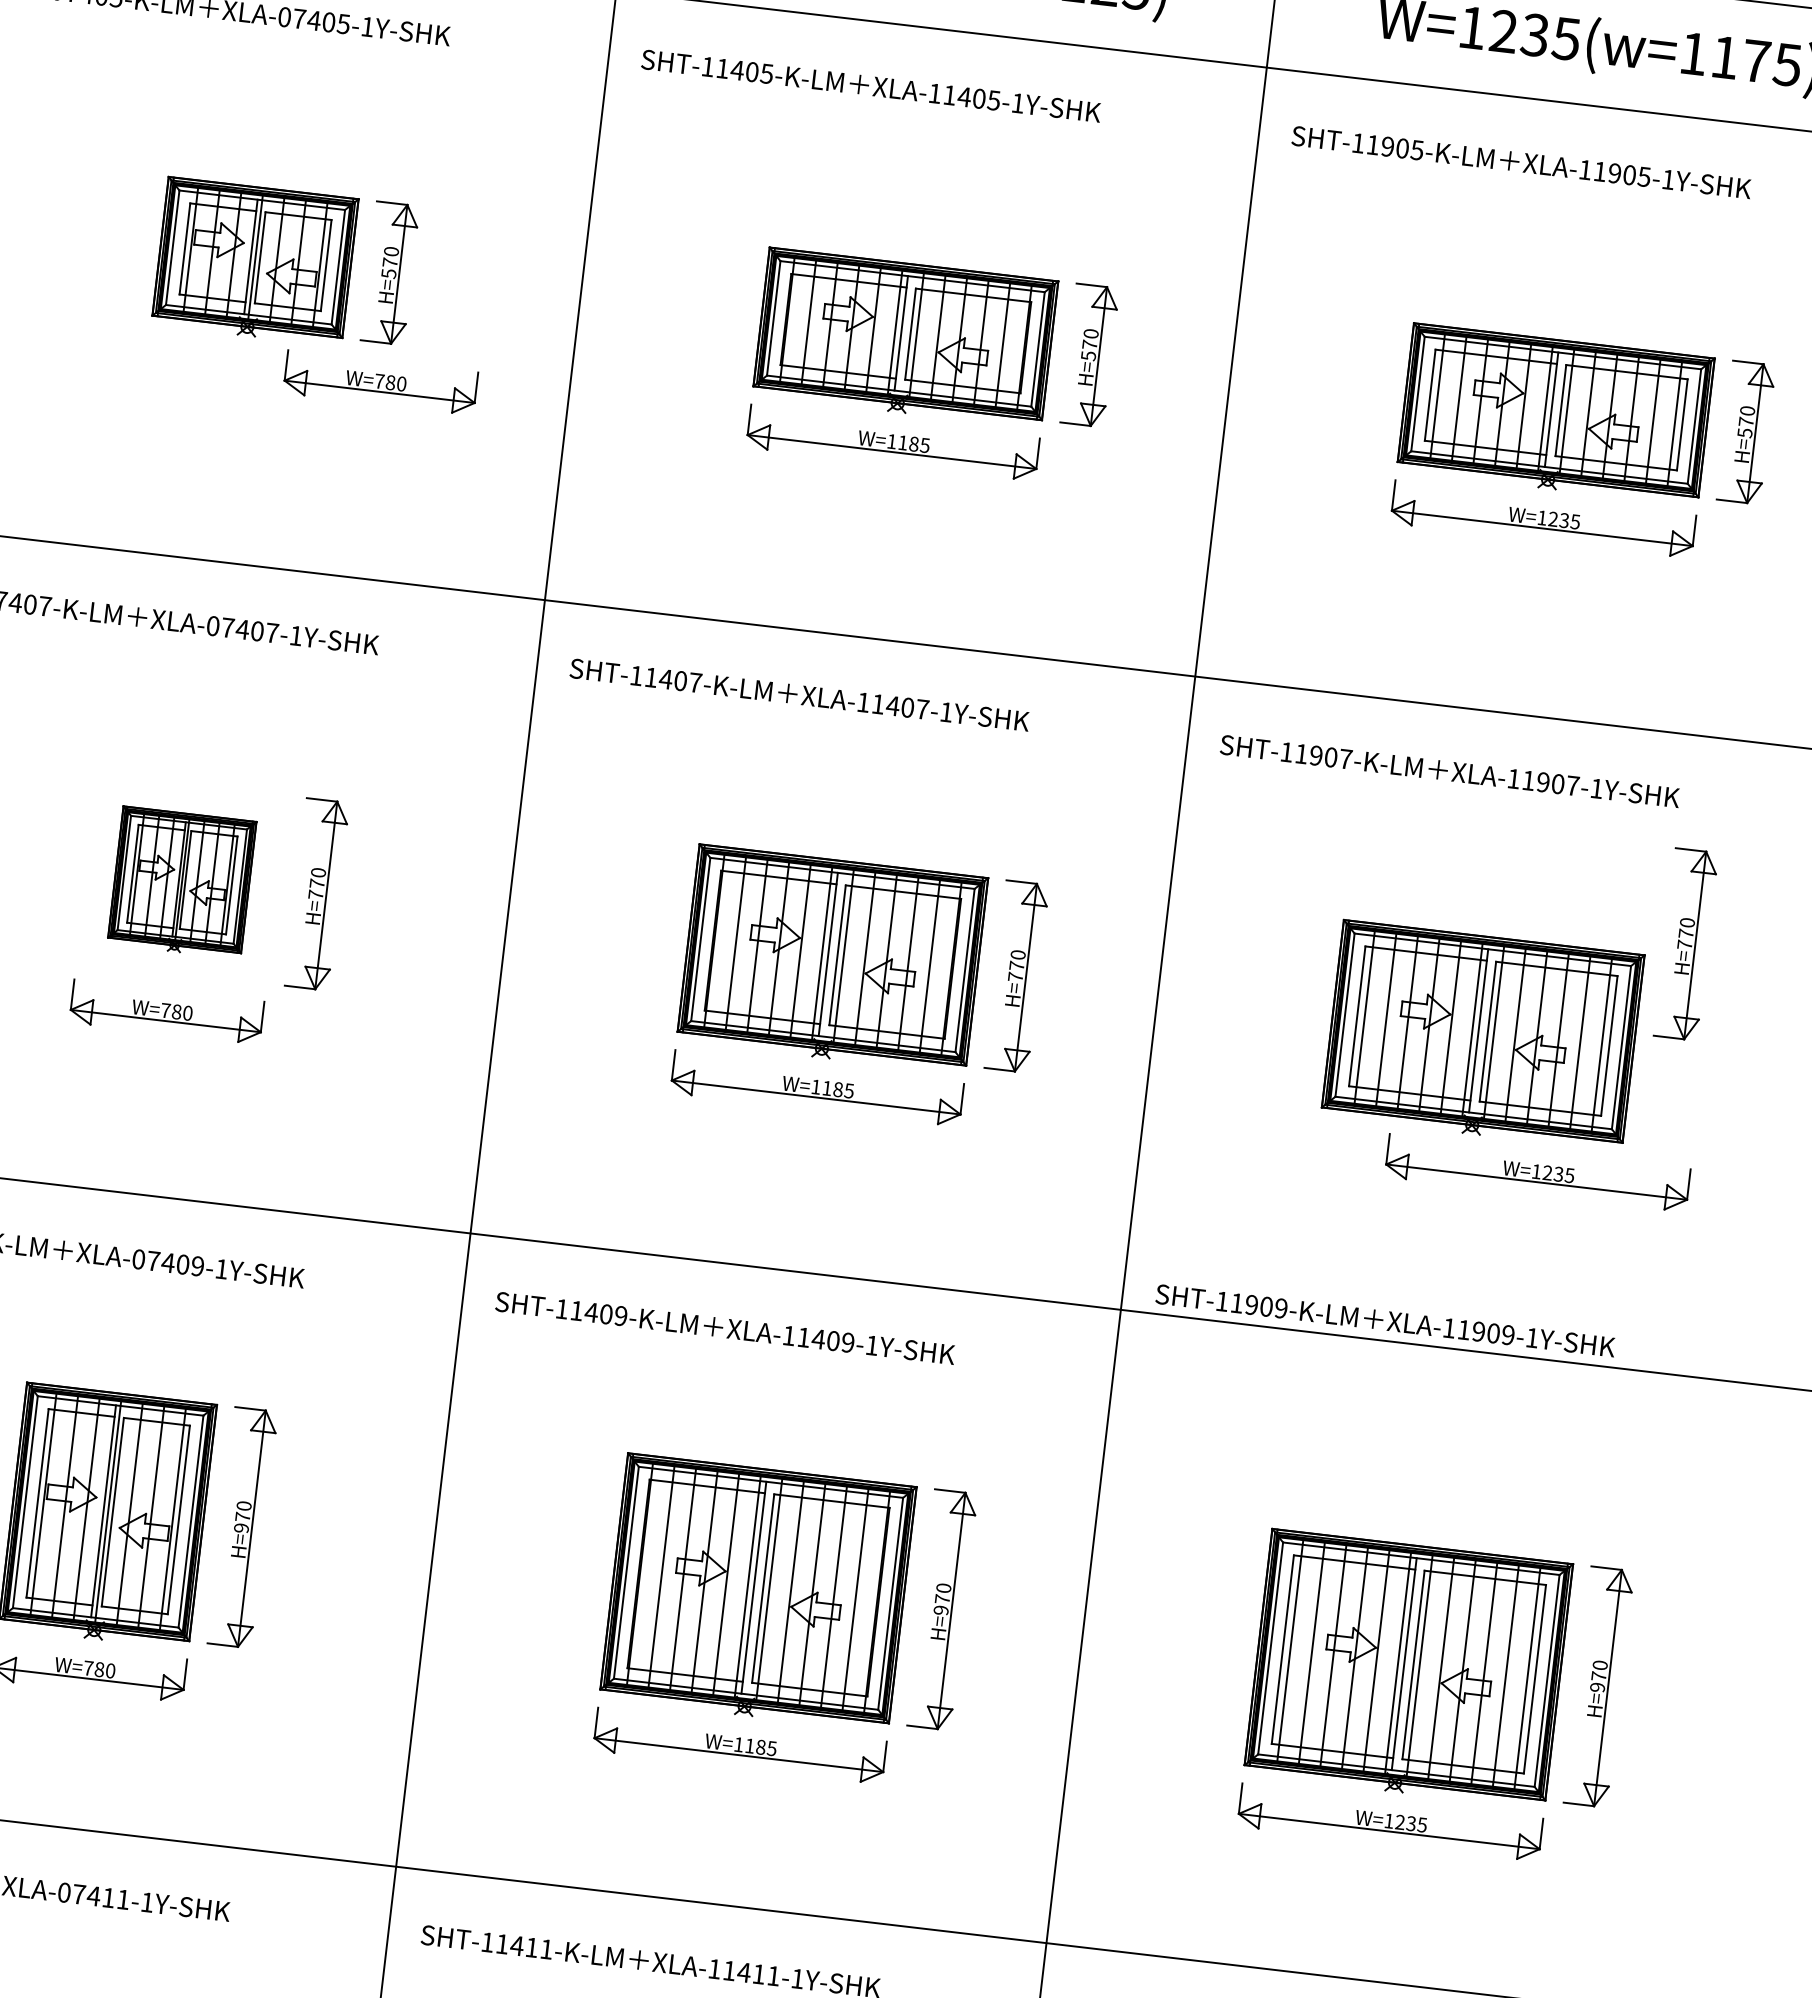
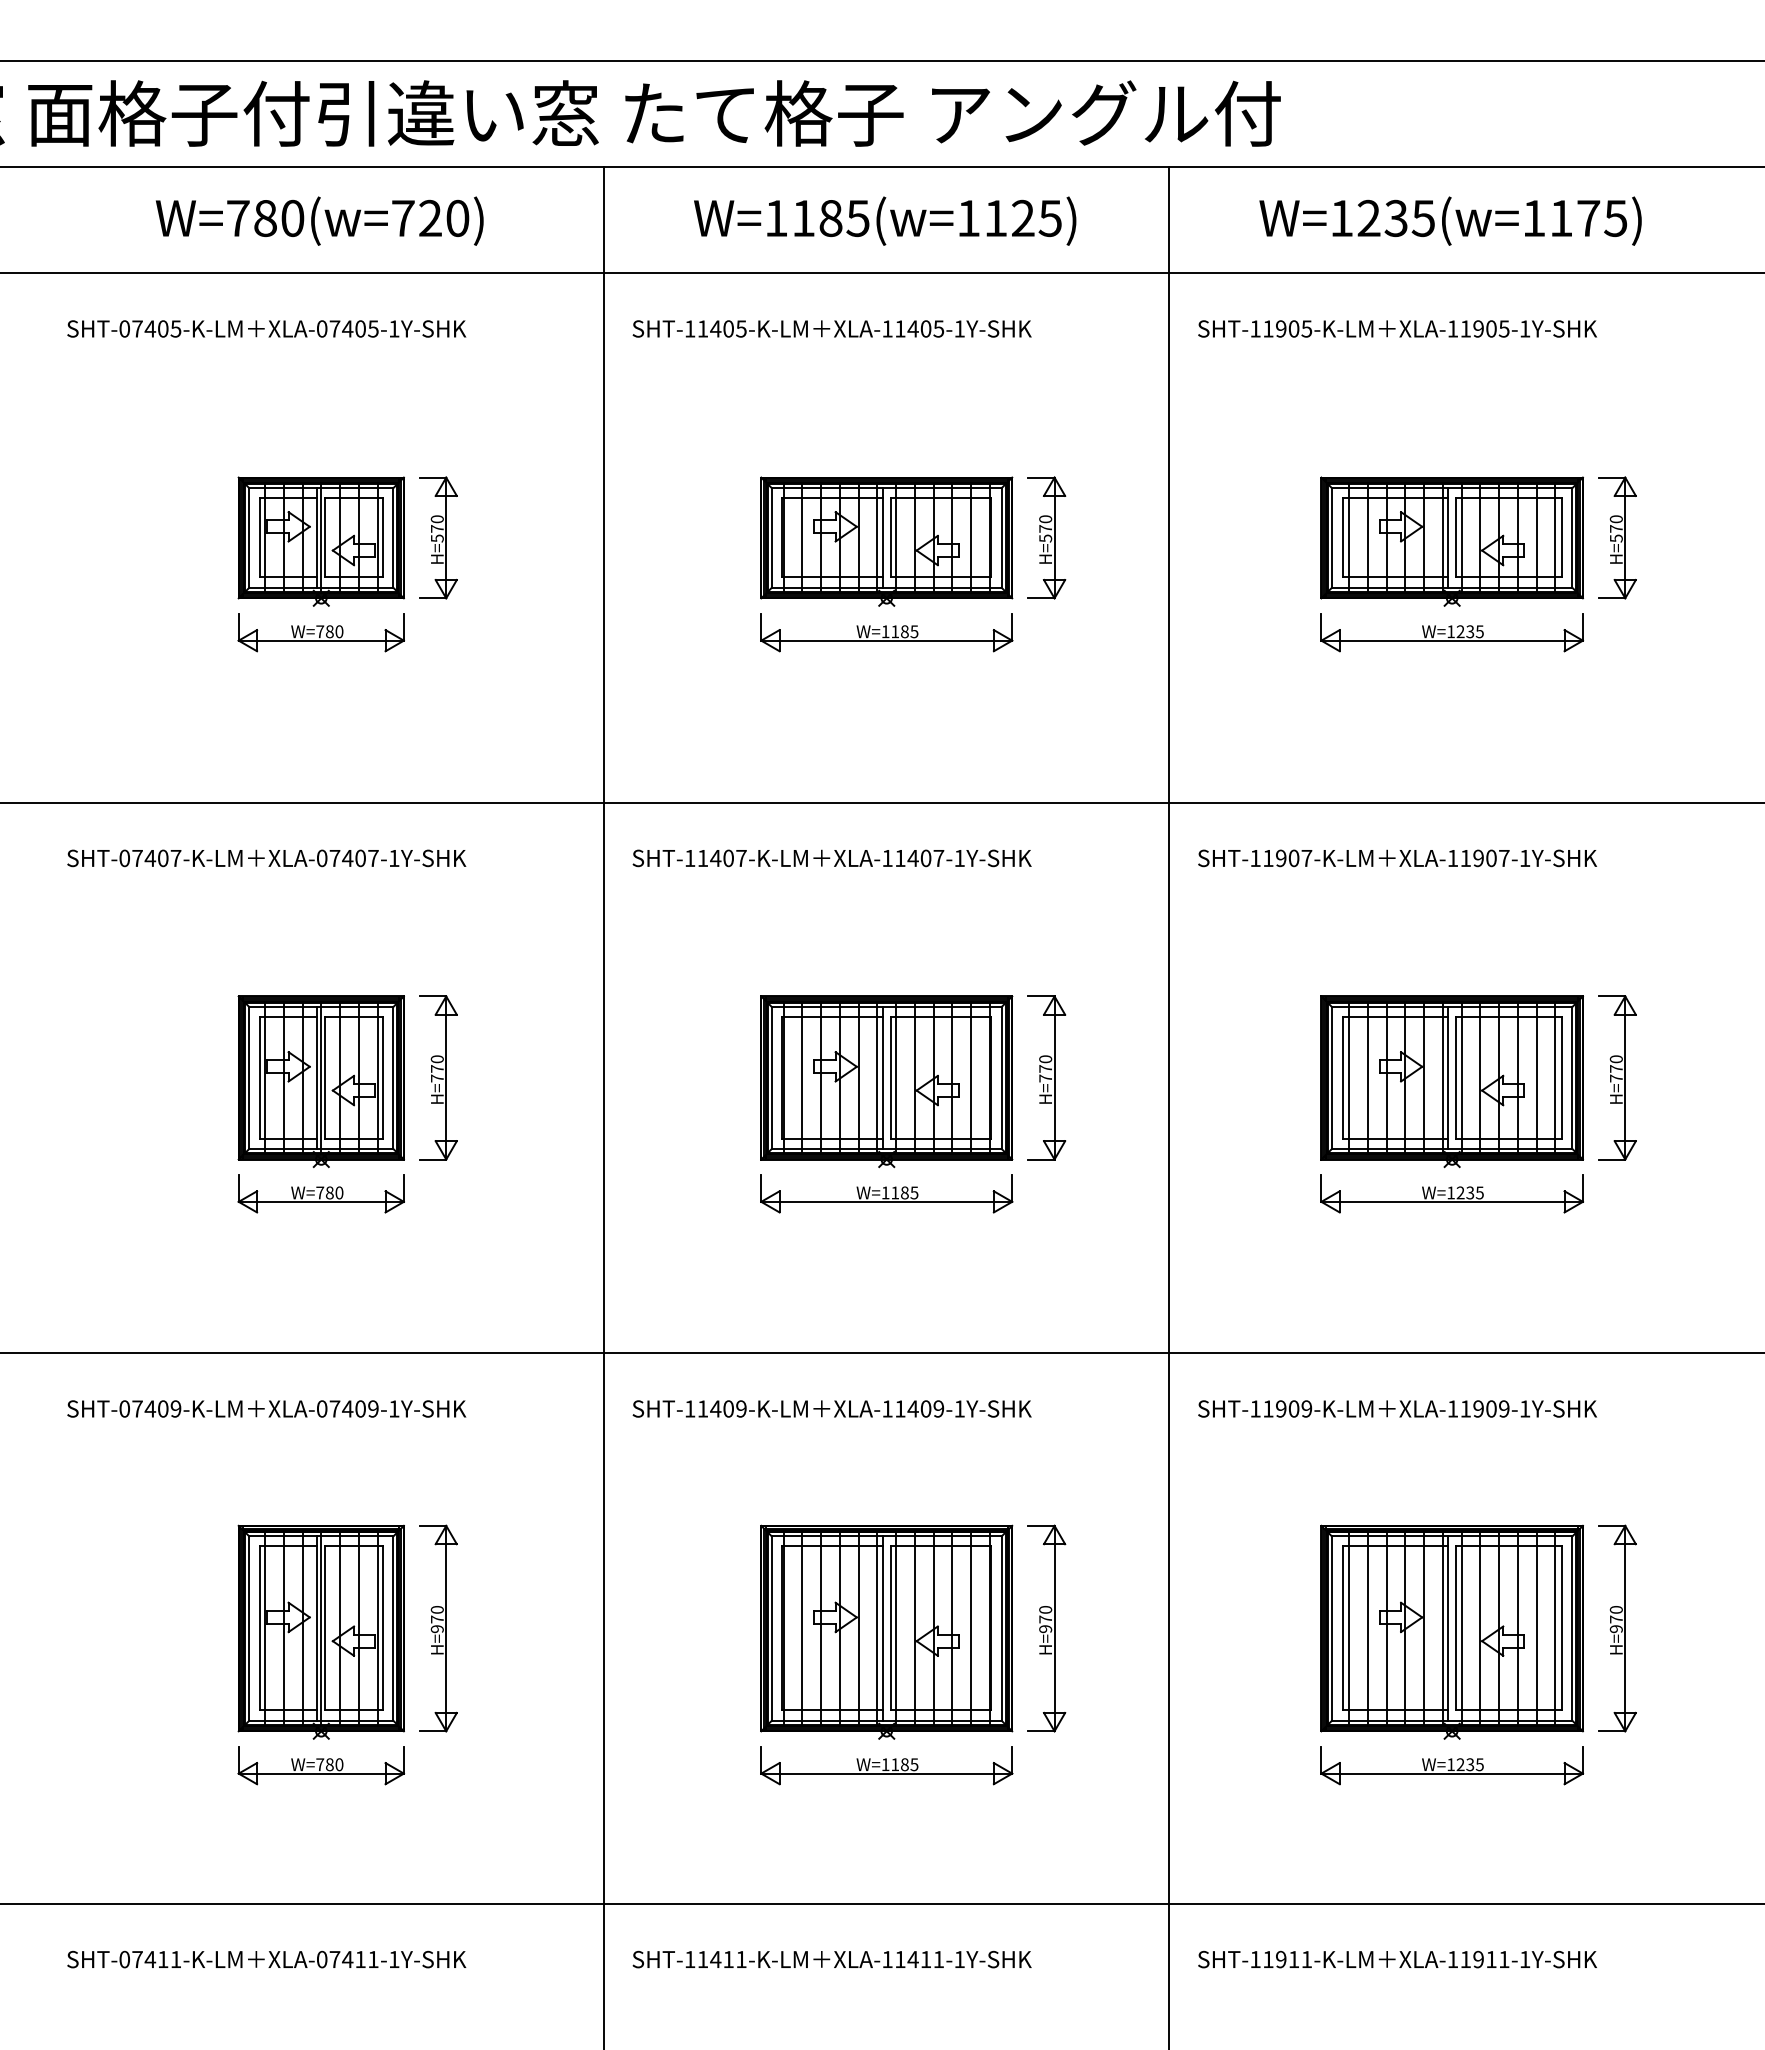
part: (379, 382) -> (320, 632), moved
part: (181, 882) -> (320, 1081), size x1.43
part: (1686, 943) -> (1617, 1077), moved
part: (1537, 1172) -> (1451, 1193), moved
text: (1385, 1320) -> (1397, 1408), moved

